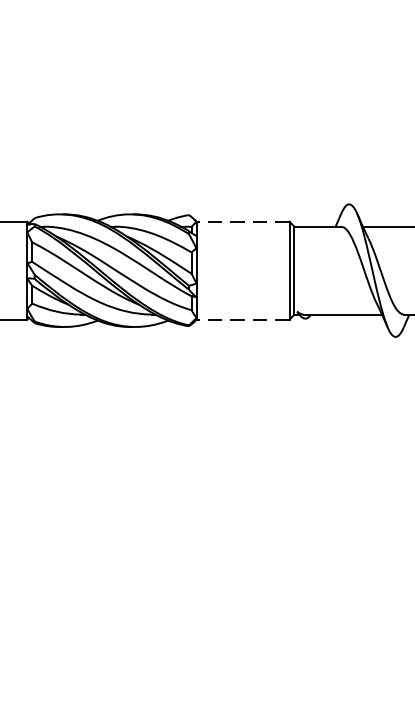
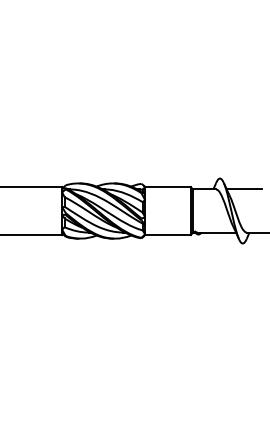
line: (242, 222) -> (167, 187), dashed -> solid
line: (242, 320) -> (167, 235), dashed -> solid

